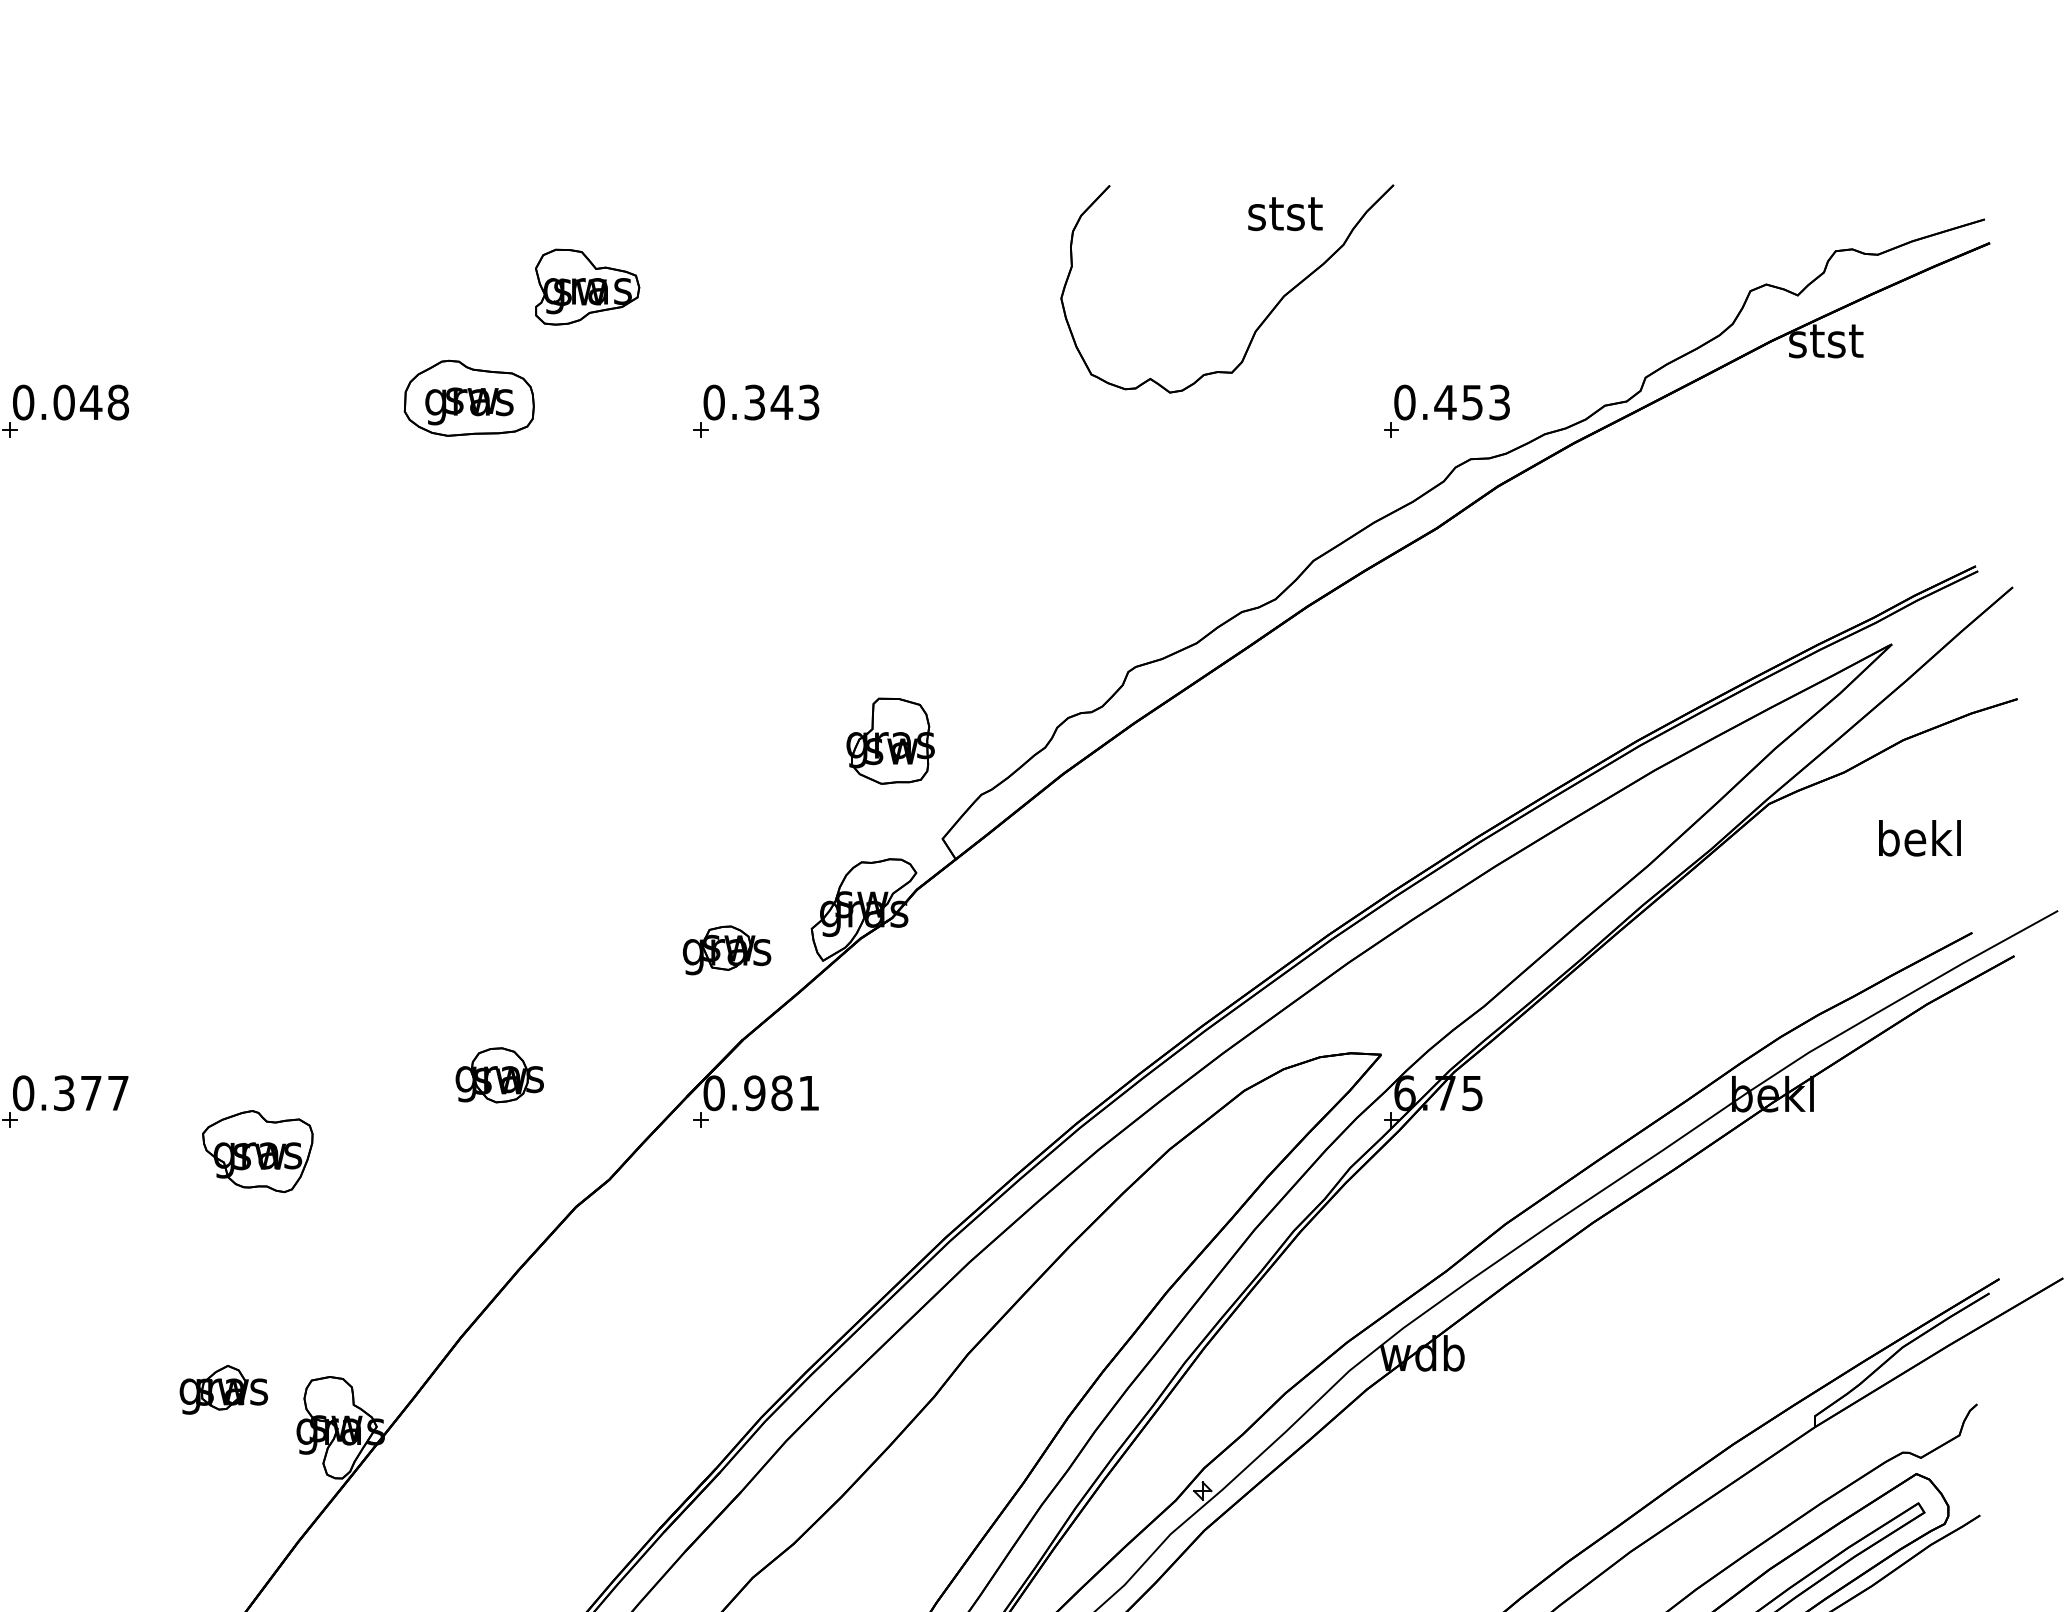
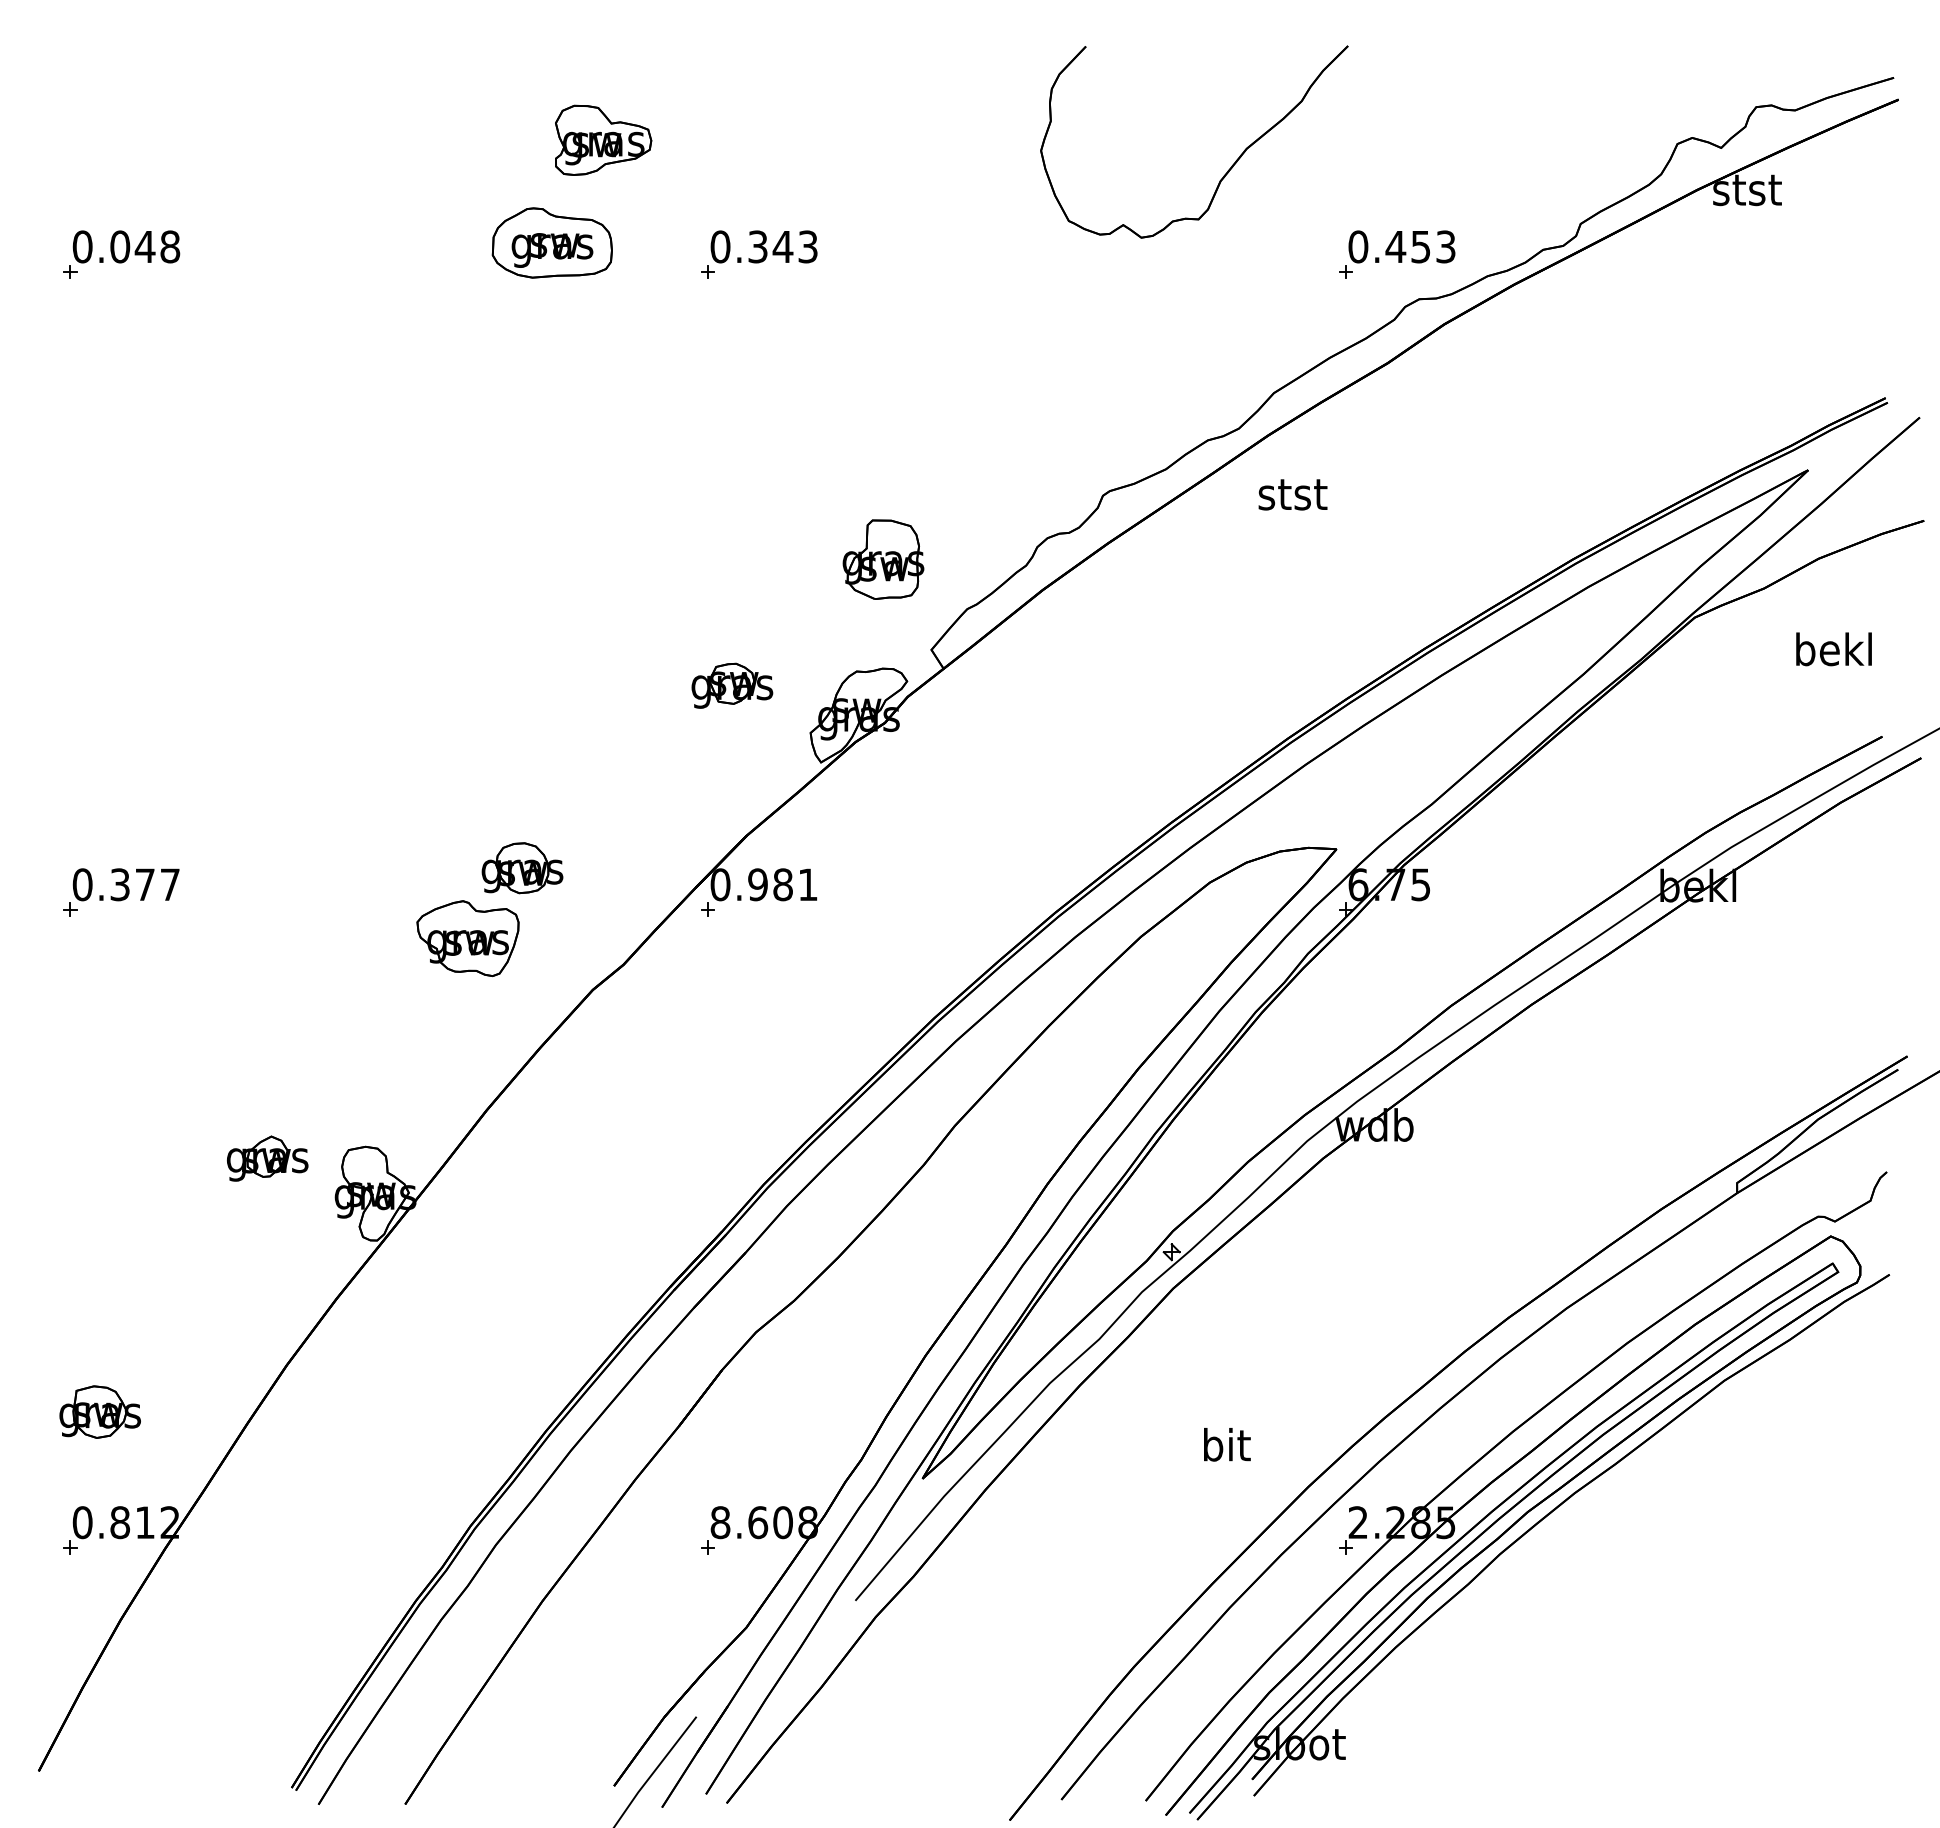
text: (1284, 213) -> (1292, 494), moved
part: (468, 397) -> (551, 242), moved
part: (727, 950) -> (732, 685), moved
part: (257, 1151) -> (467, 938), moved

